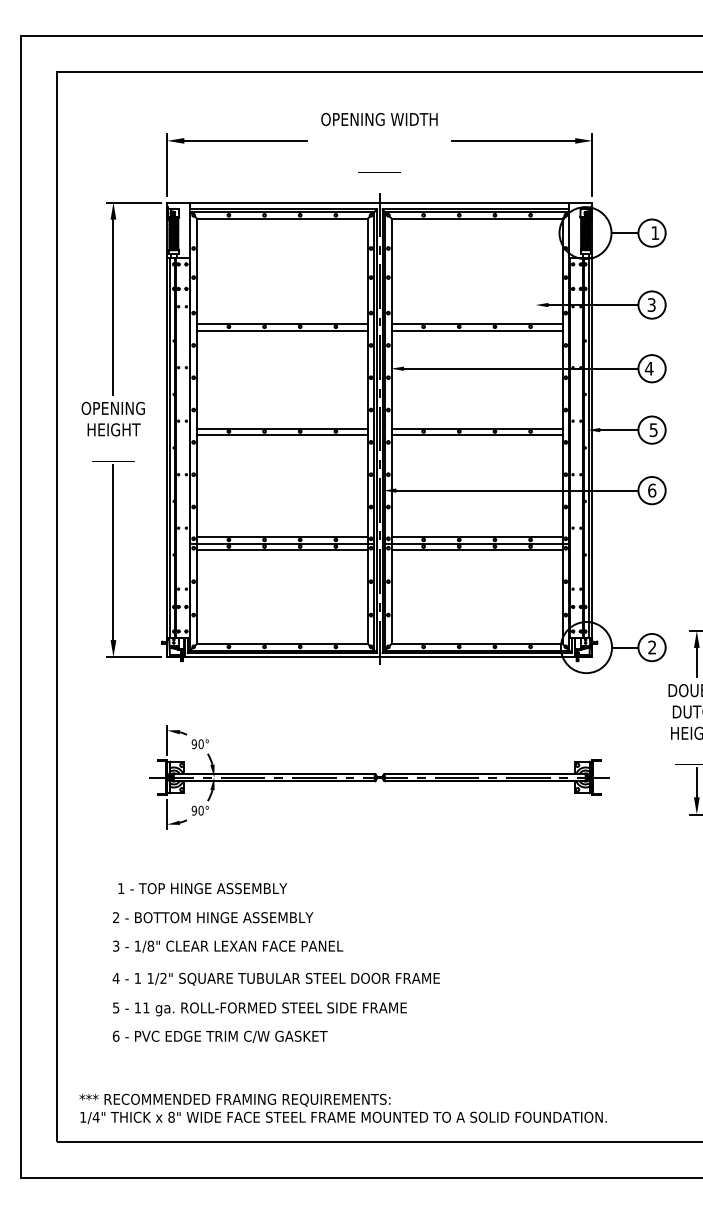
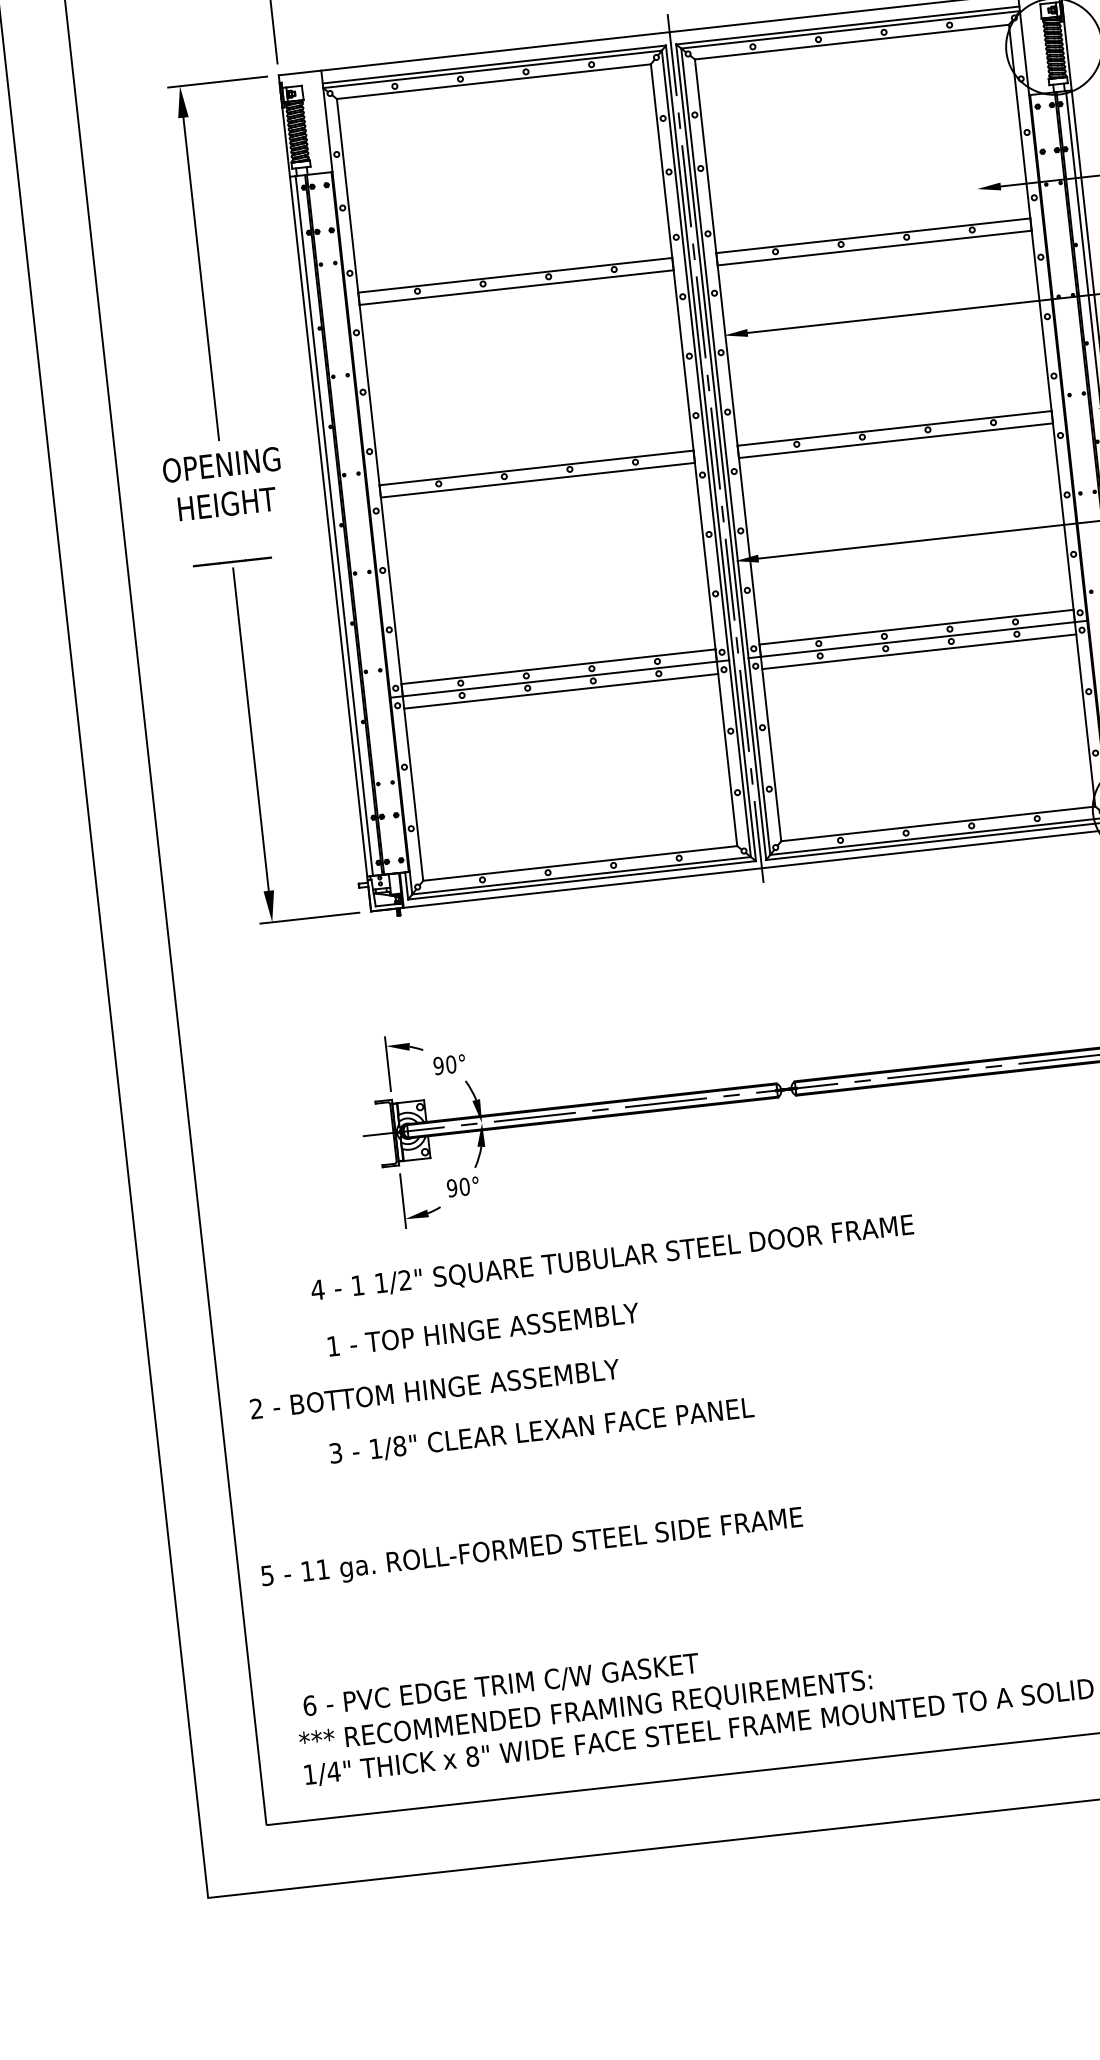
text: (213, 917) -> (435, 1388), moved
text: (275, 978) -> (610, 1257), moved
text: (259, 1009) -> (531, 1549), moved
text: (220, 1036) -> (501, 1684), moved

